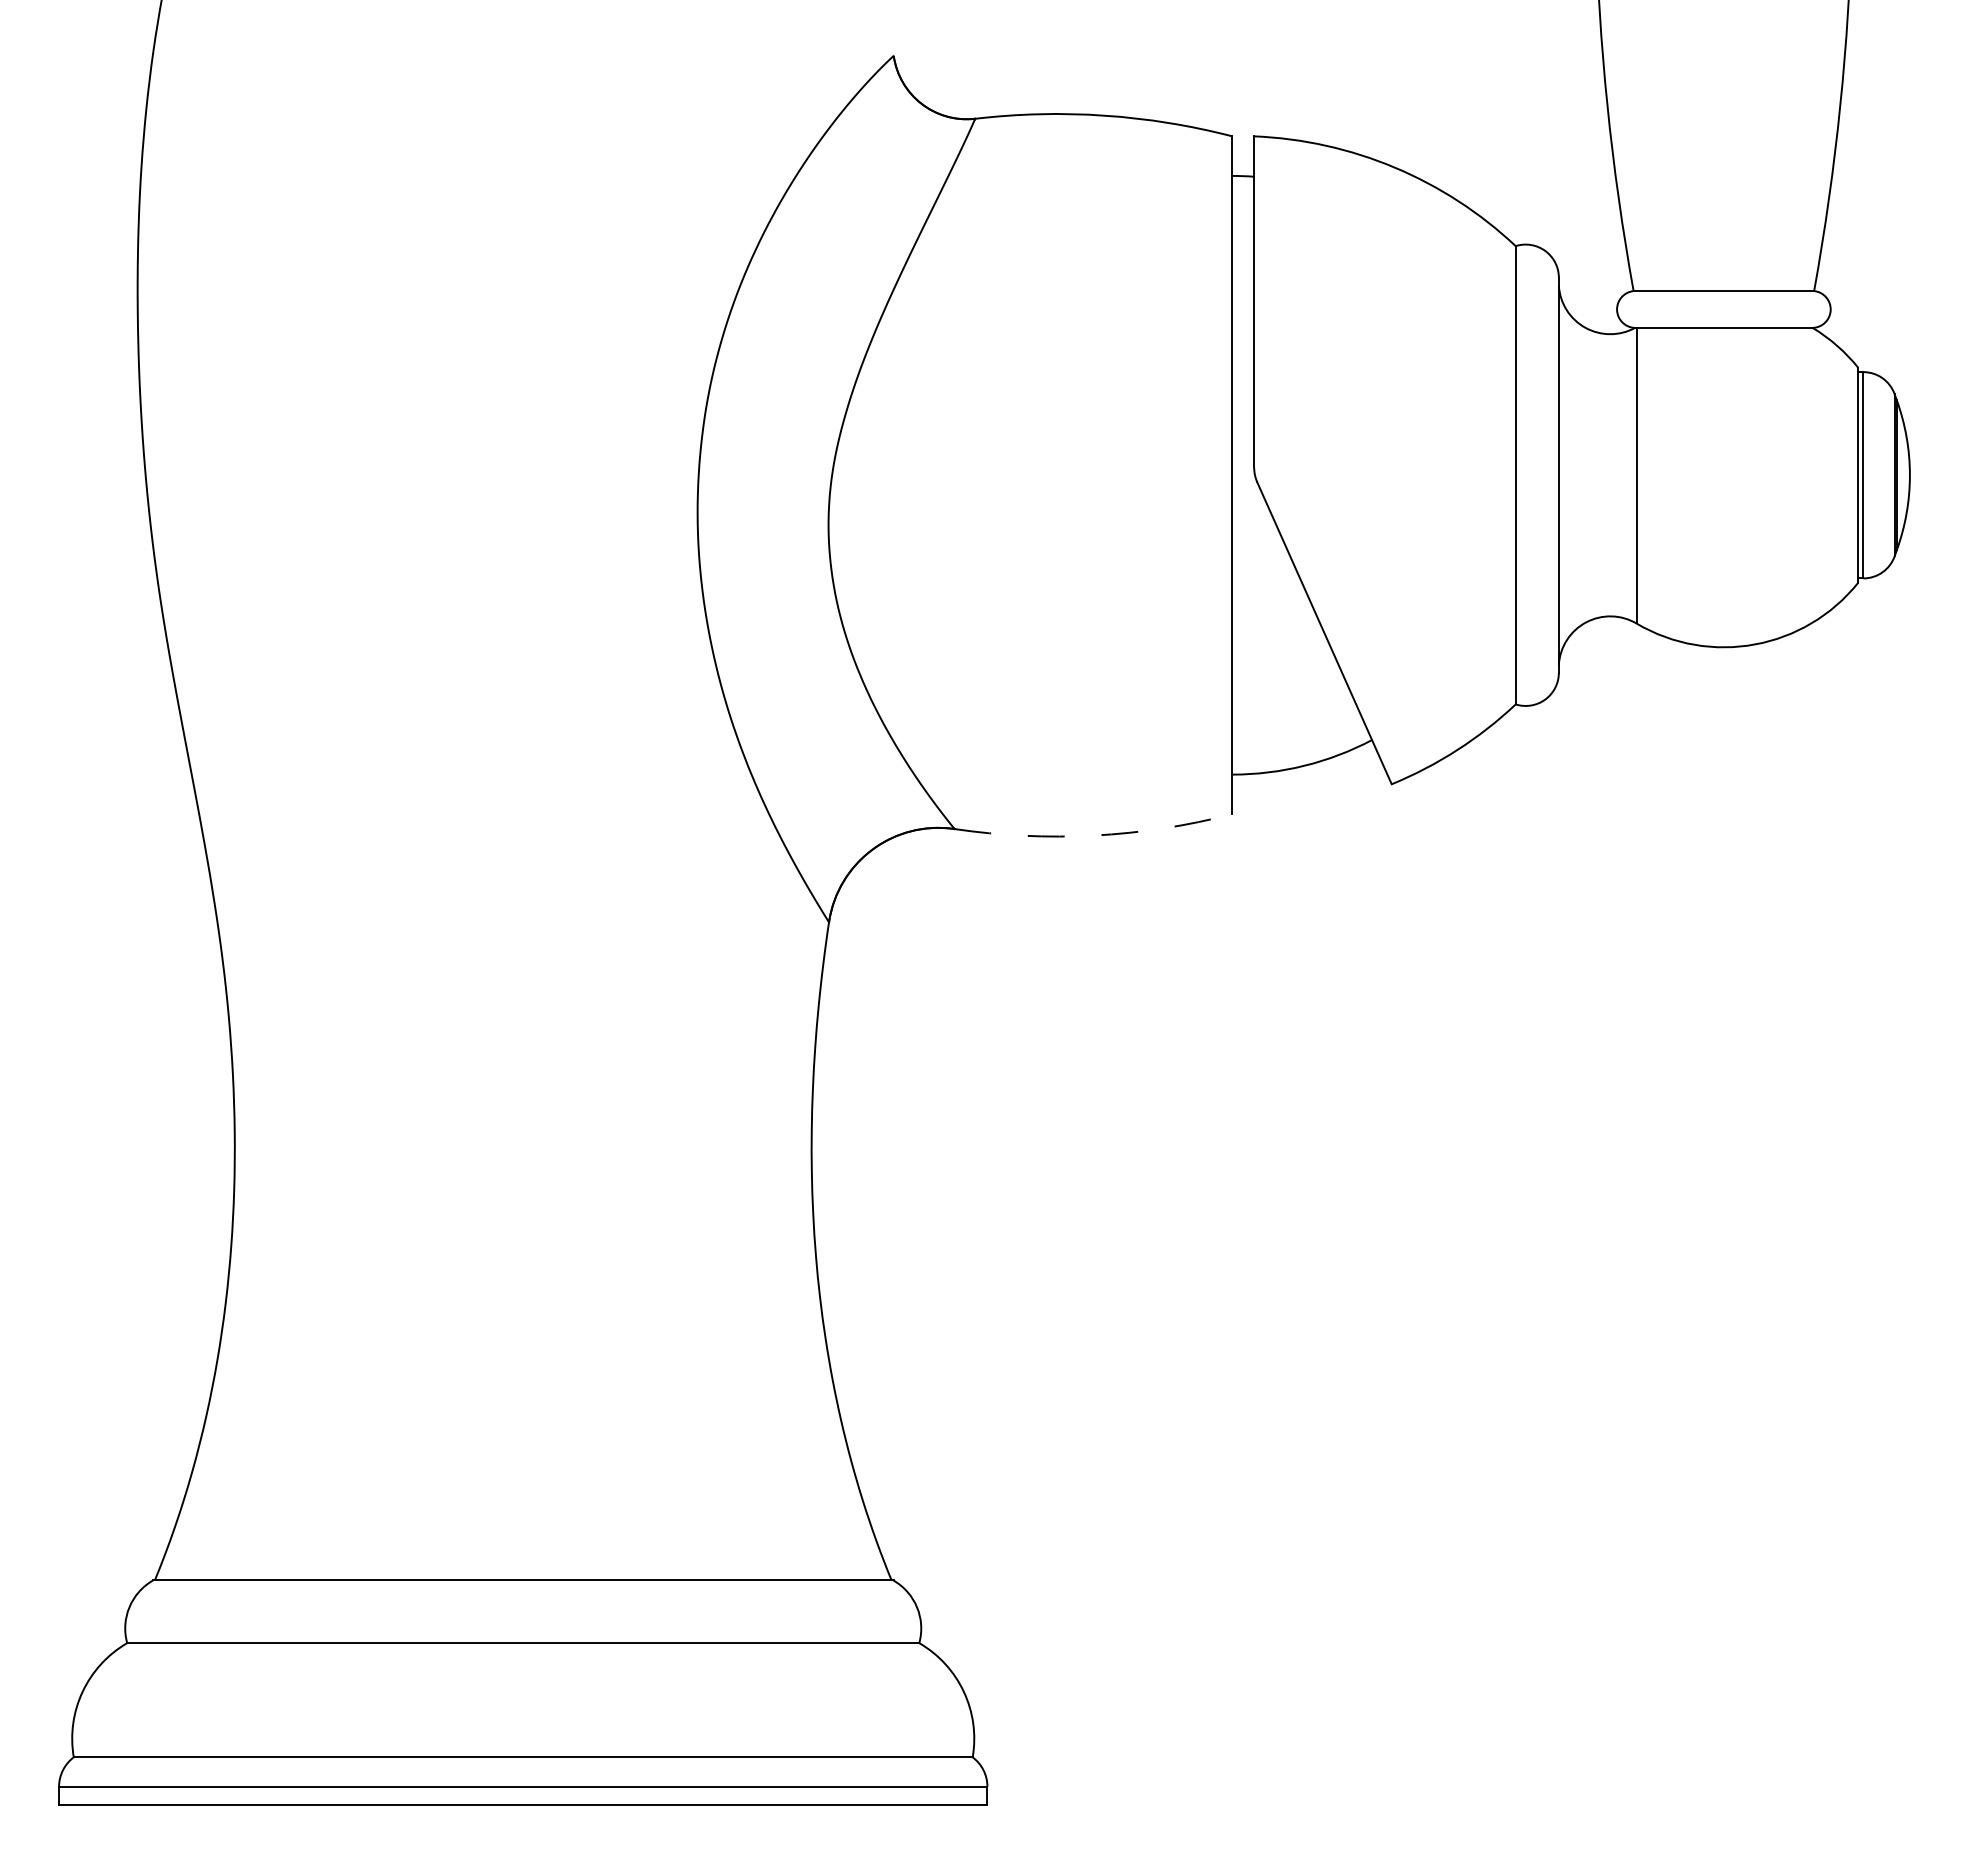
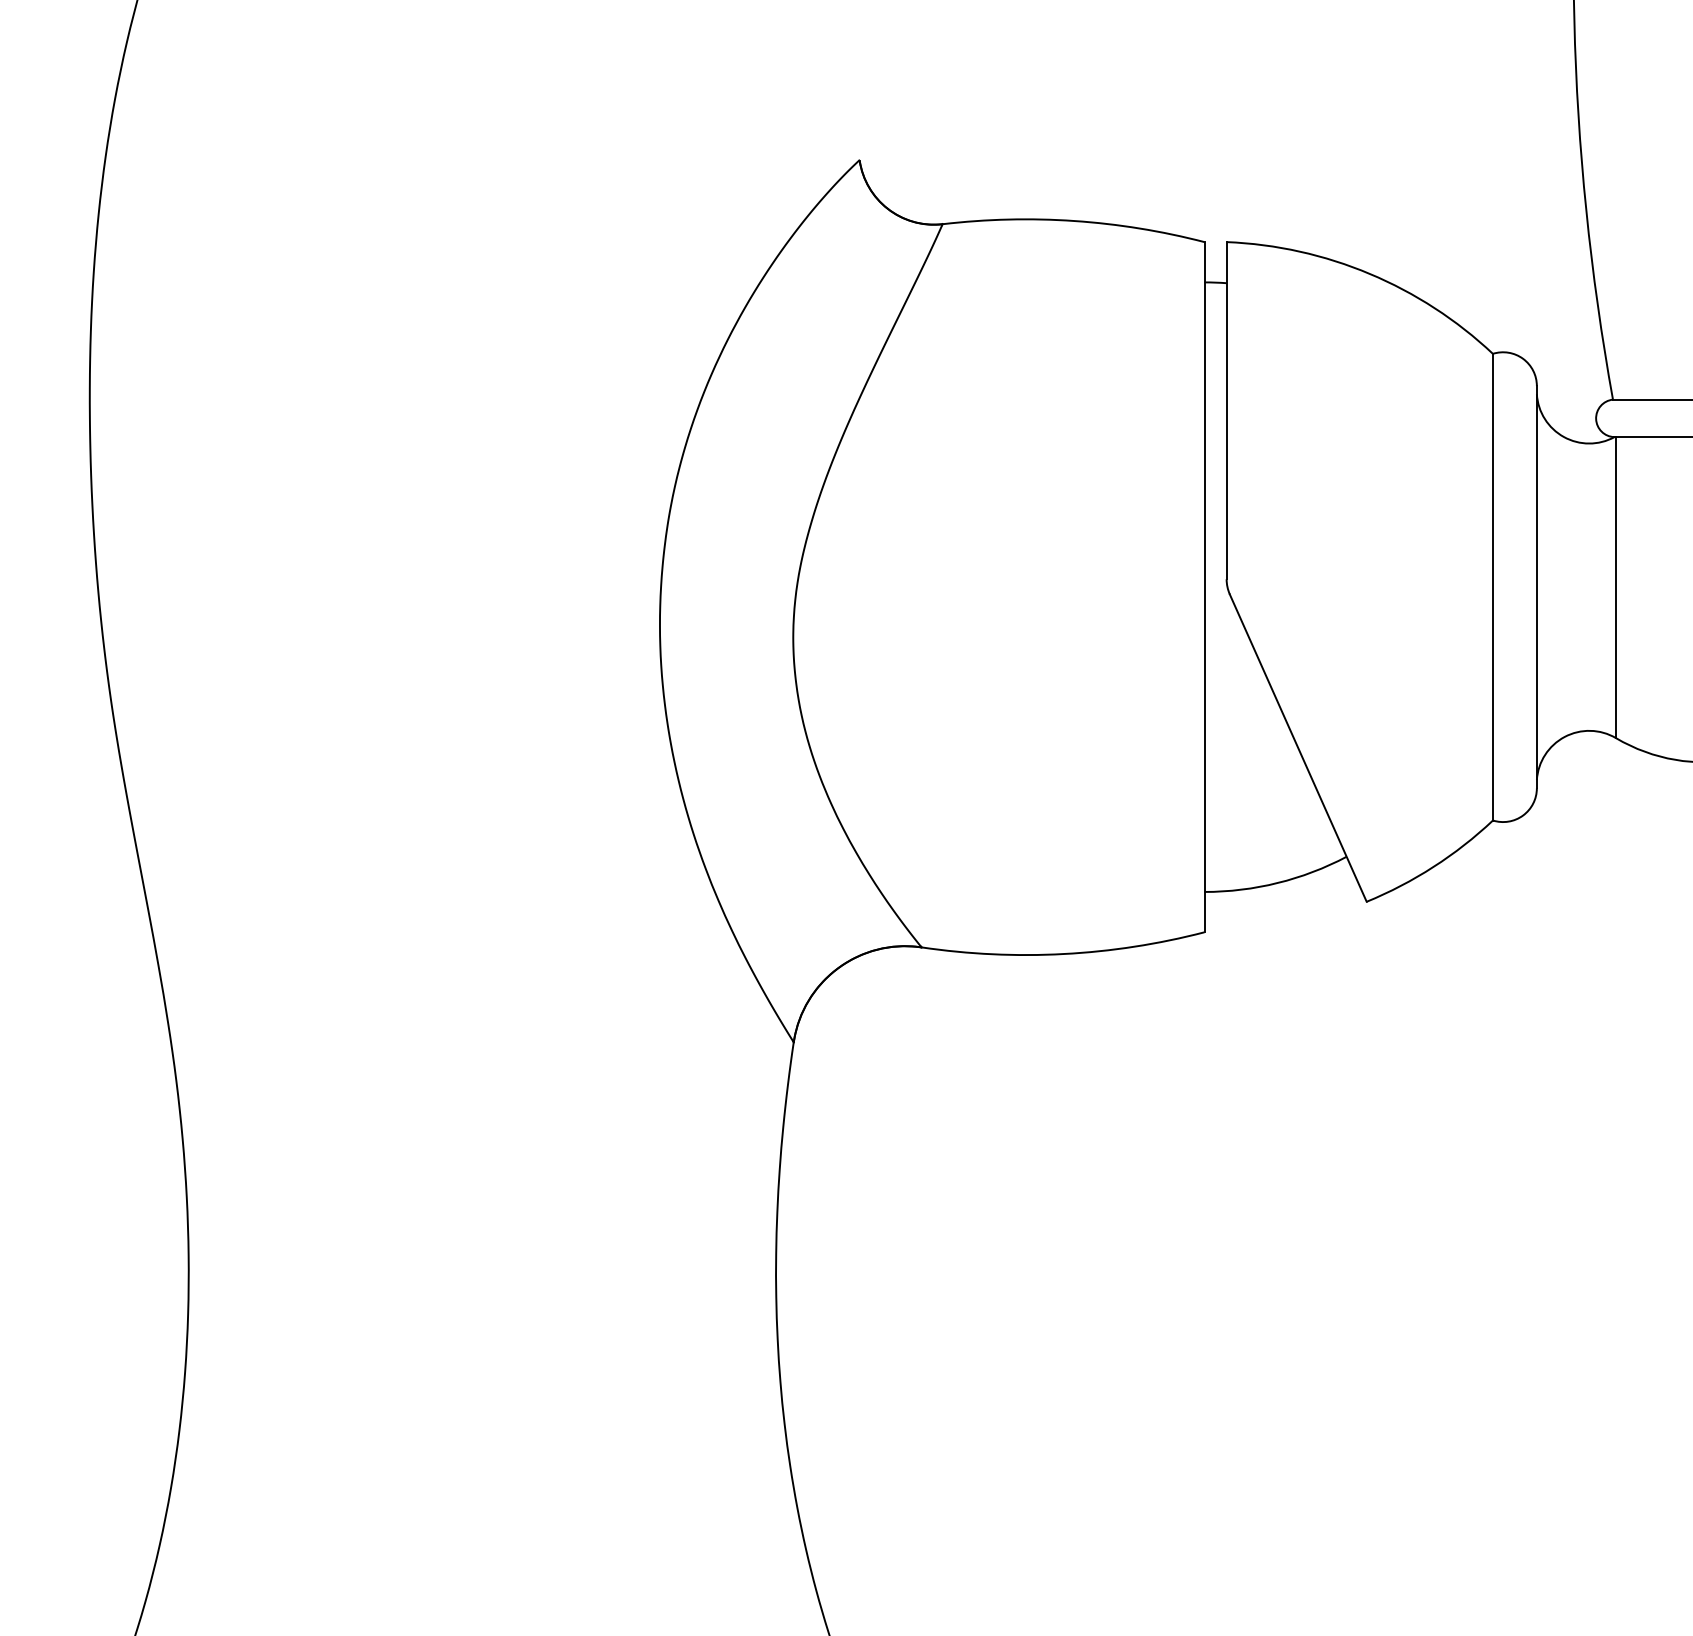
arc: (1094, 835) -> (1064, 953), dashed -> solid

